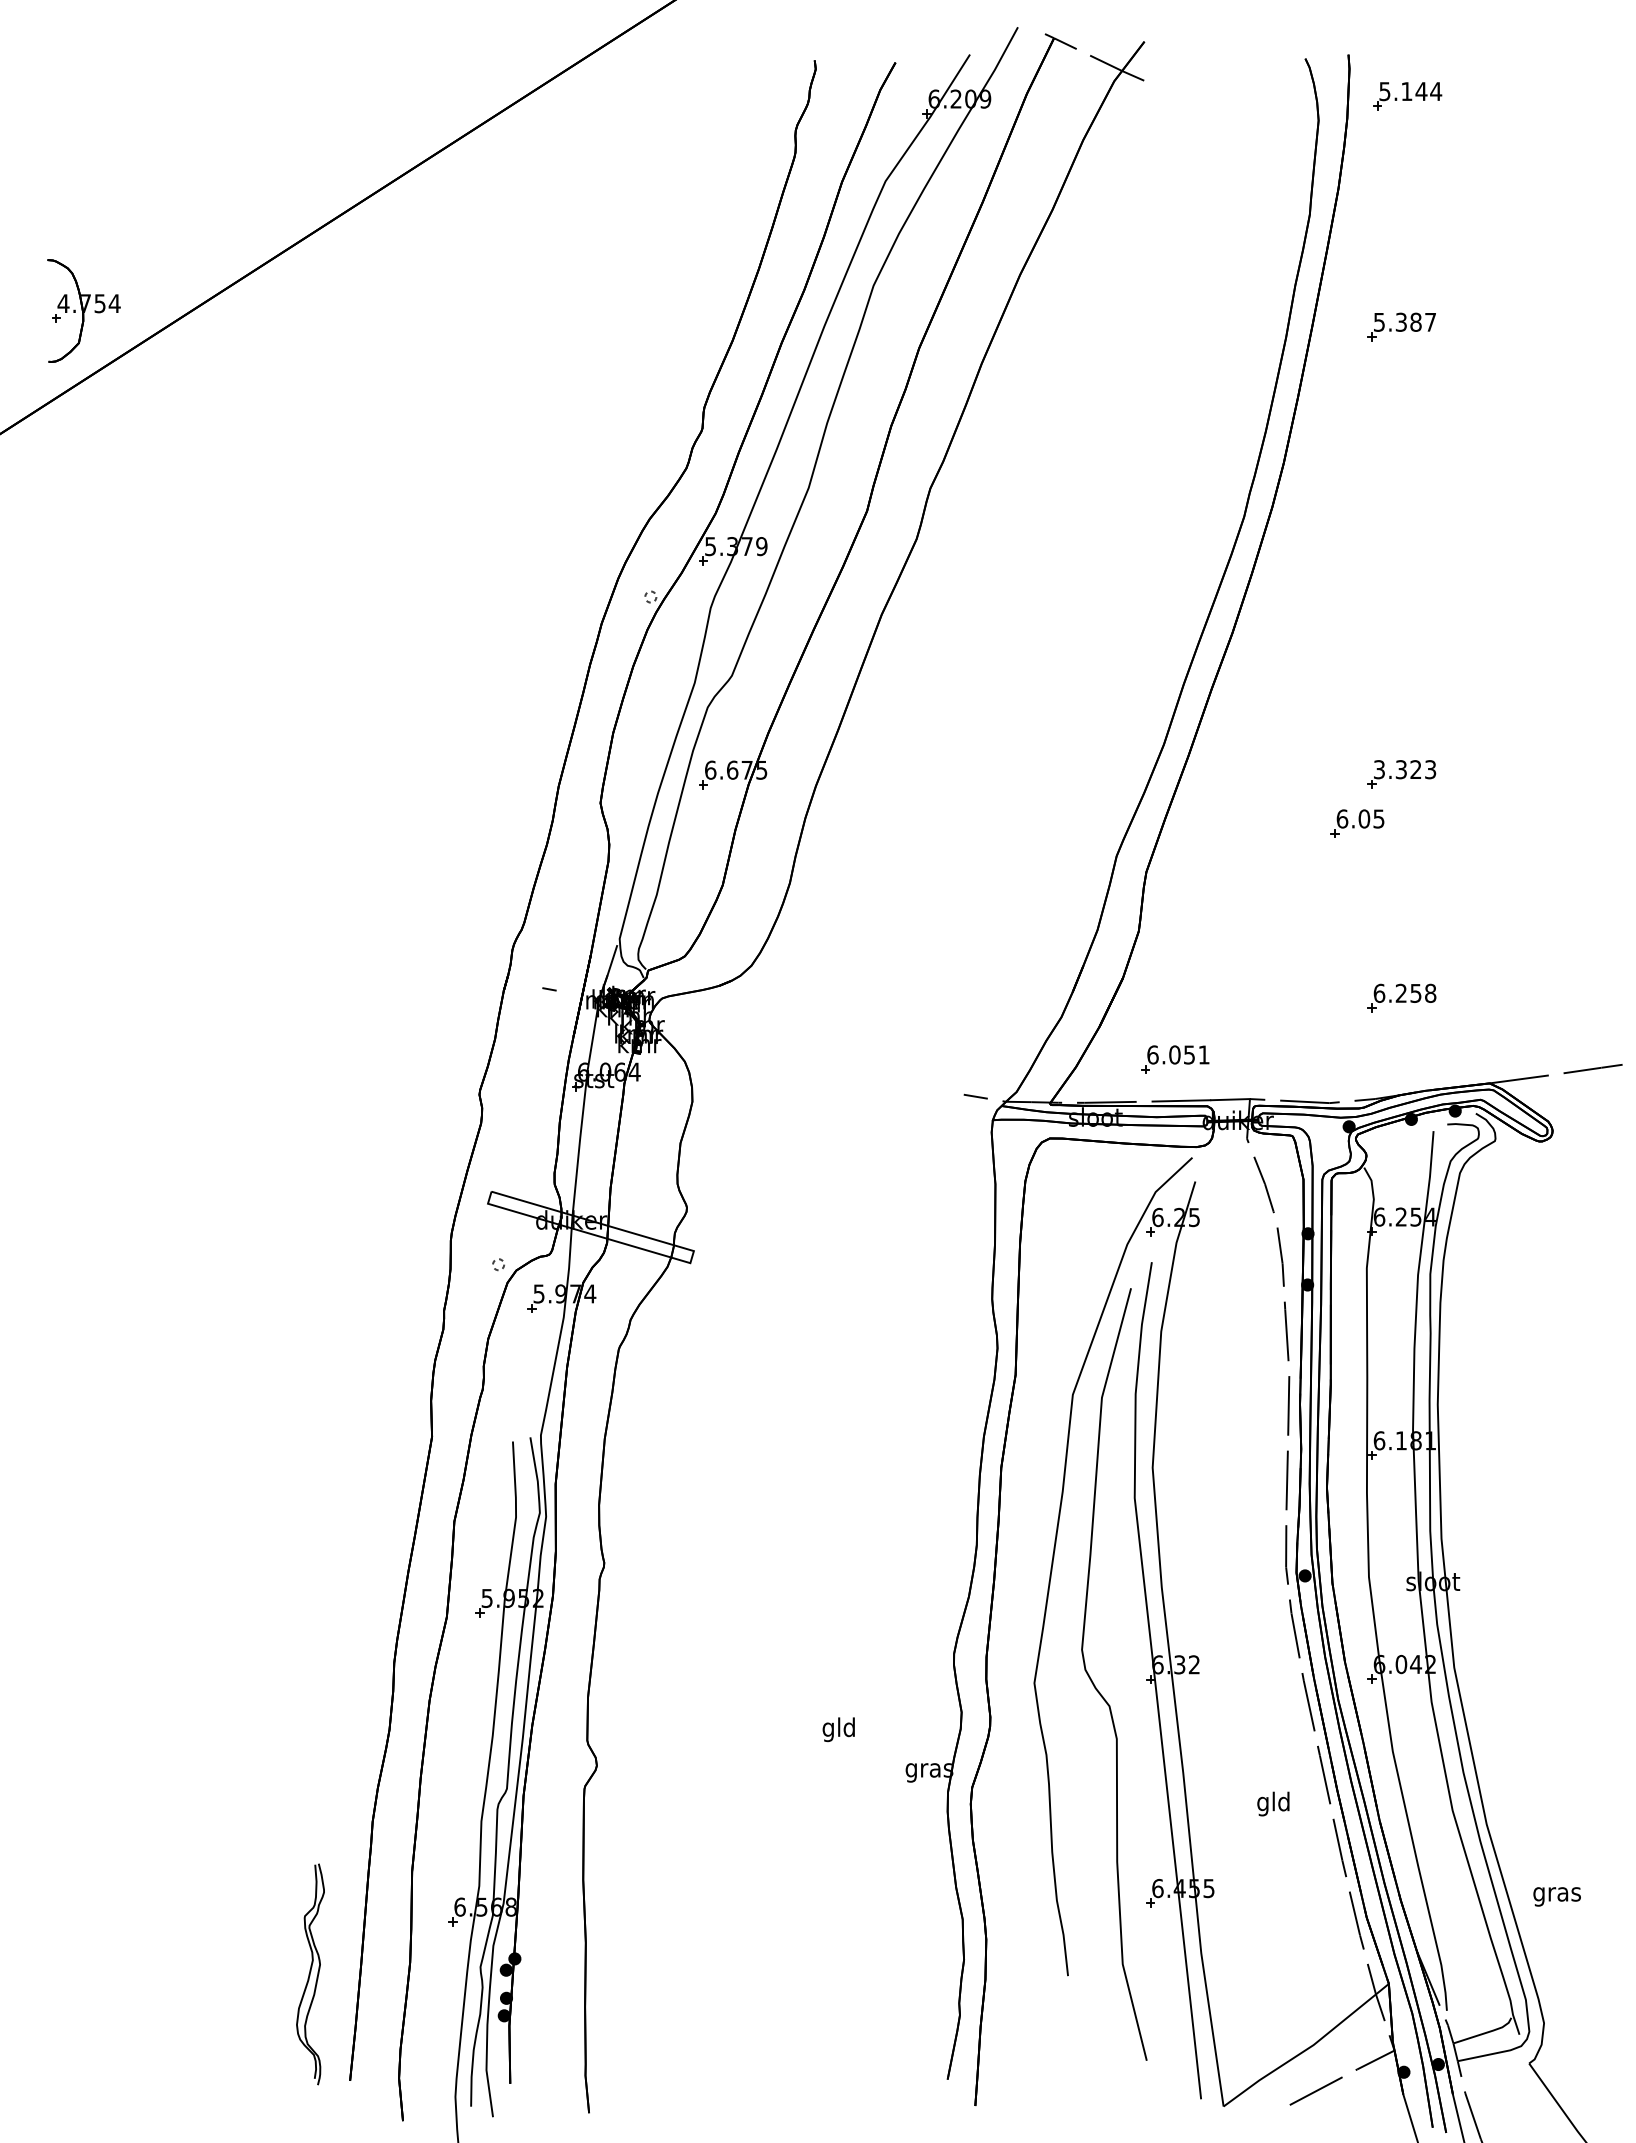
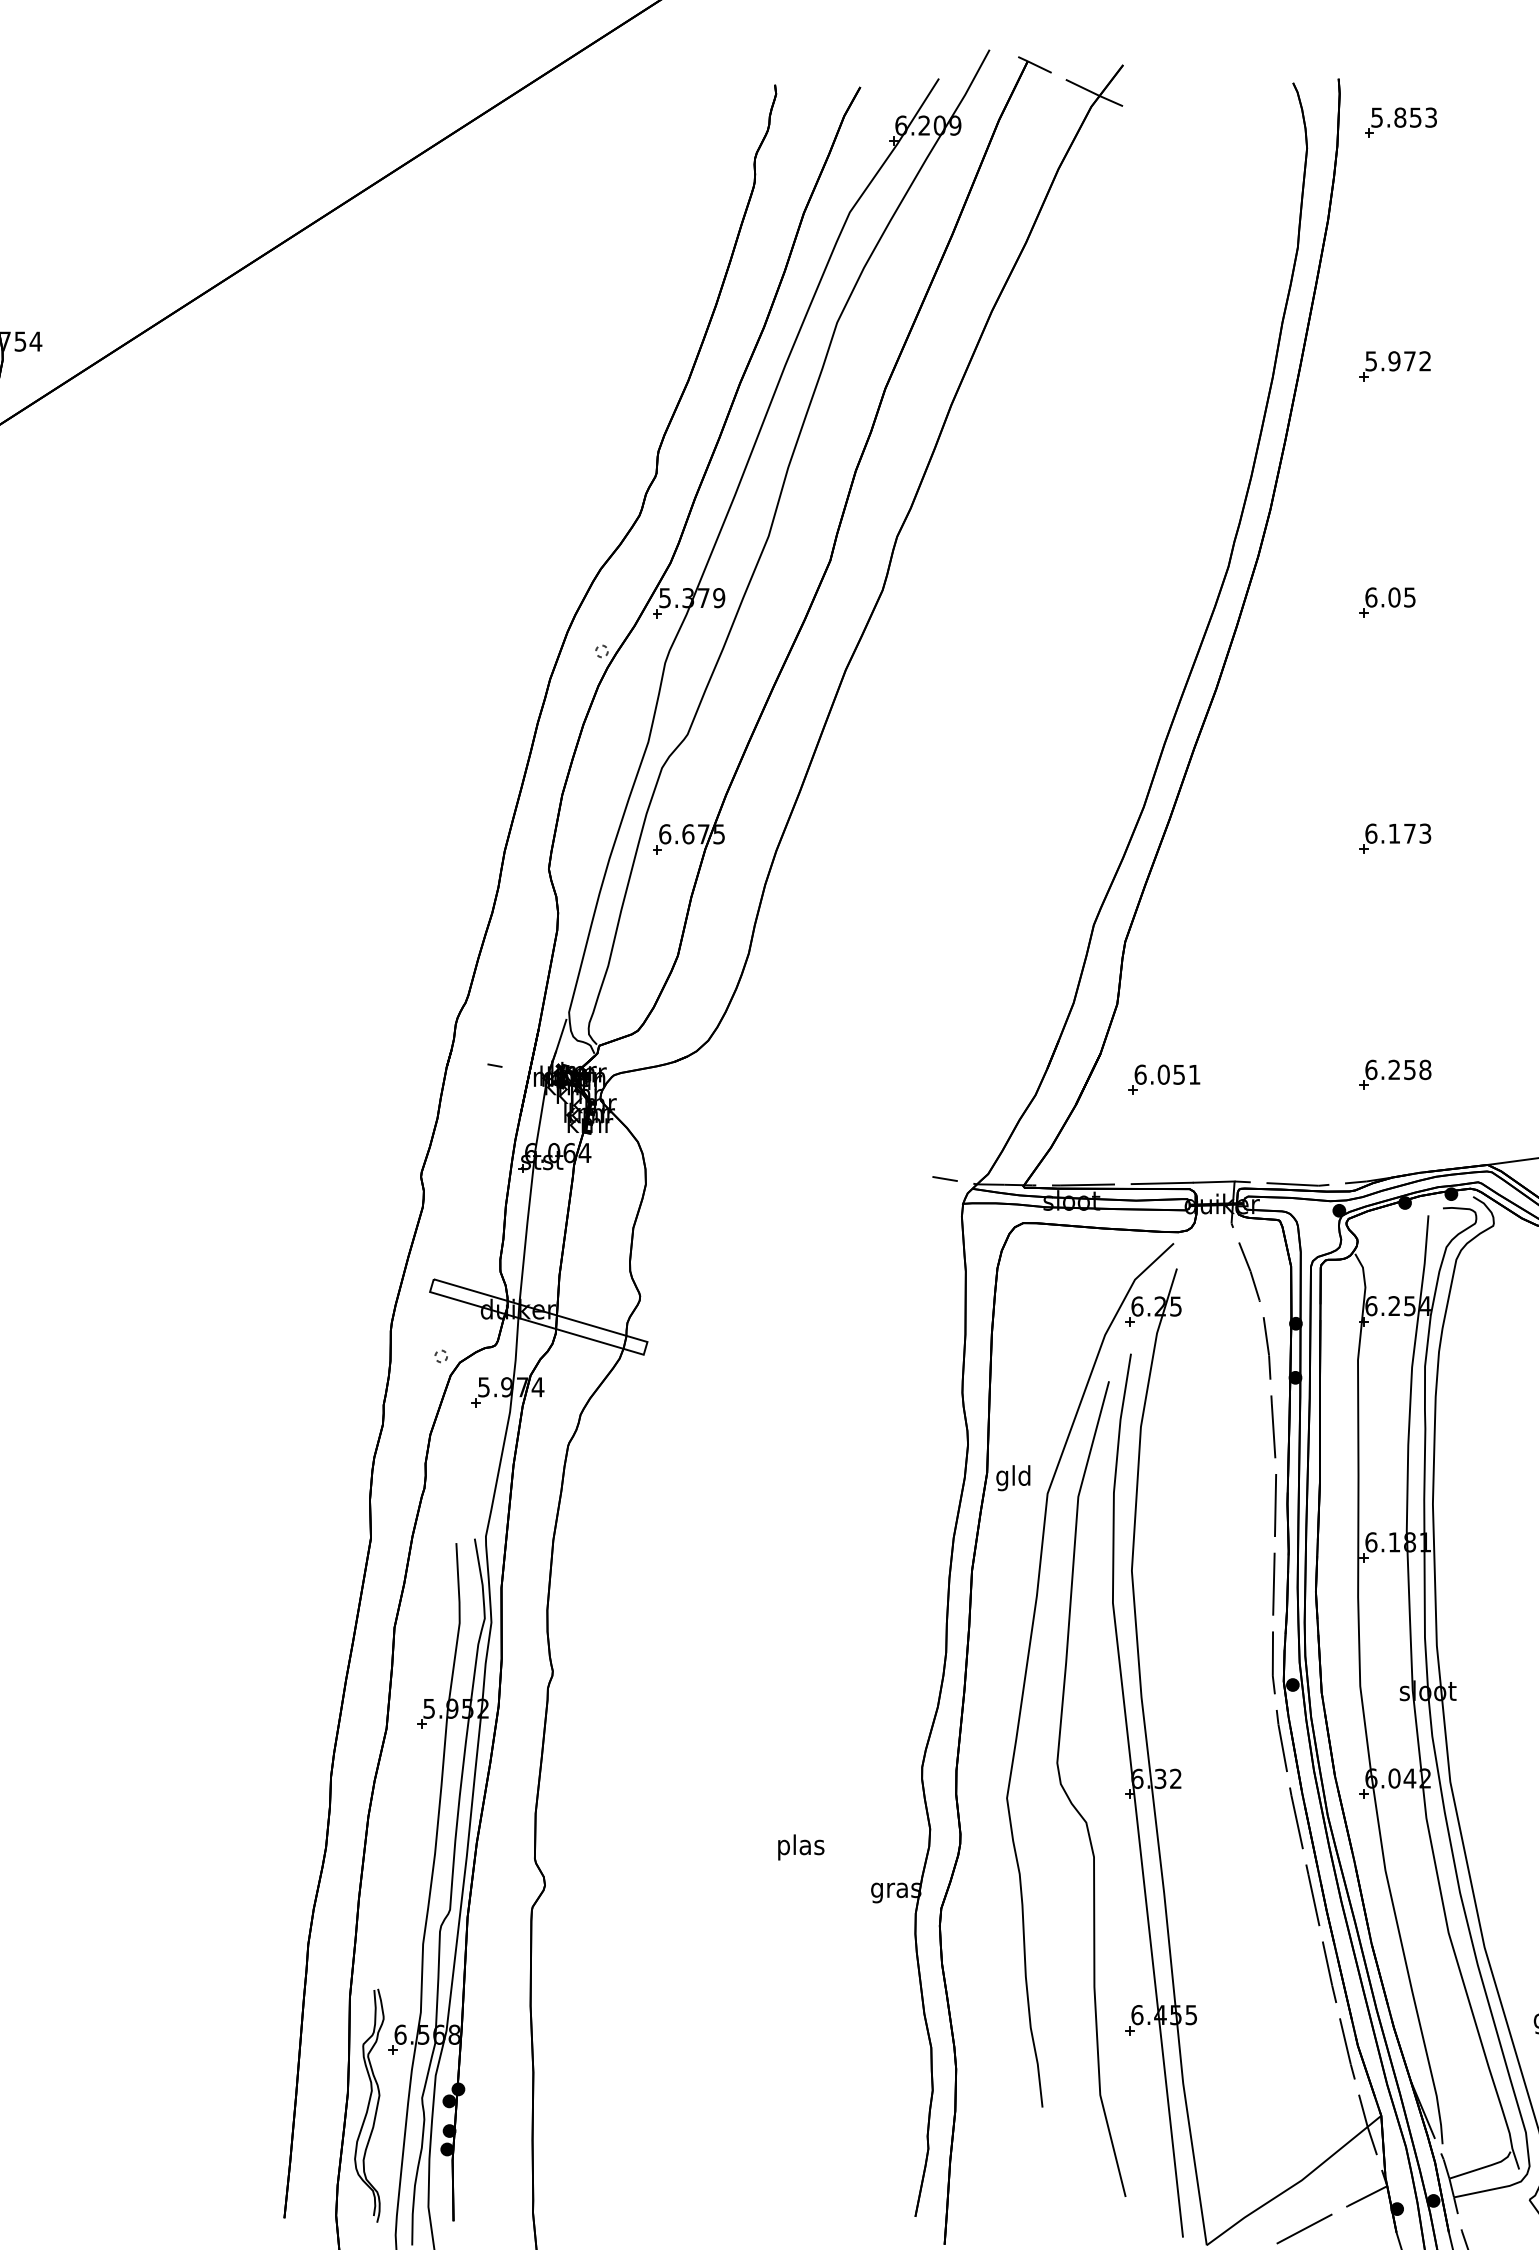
text: (1421, 91) -> (1415, 117), 5.144 -> 5.853
text: (1415, 321) -> (1409, 360), 5.387 -> 5.972
text: (1397, 769) -> (1390, 833), 3.323 -> 6.173
part: (1357, 823) -> (1387, 602), moved
part: (1175, 1059) -> (1164, 1079), moved
text: (839, 1729) -> (801, 1847), gld -> plas
text: (1273, 1803) -> (1013, 1477), moved
part: (310, 1974) -> (369, 2105), moved

